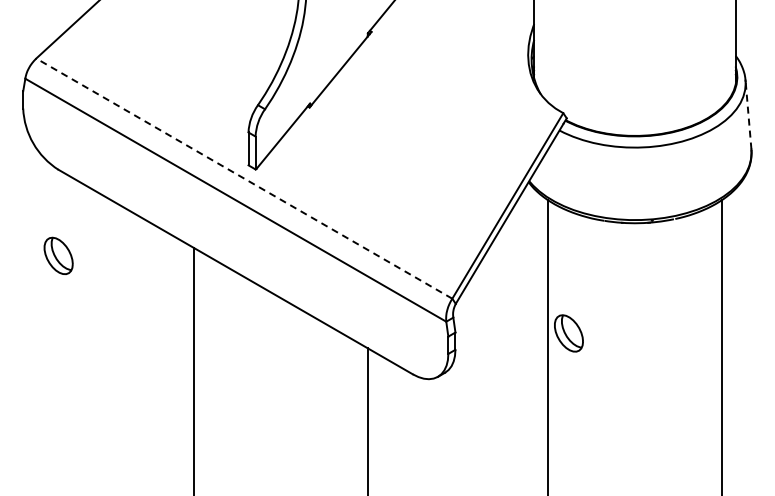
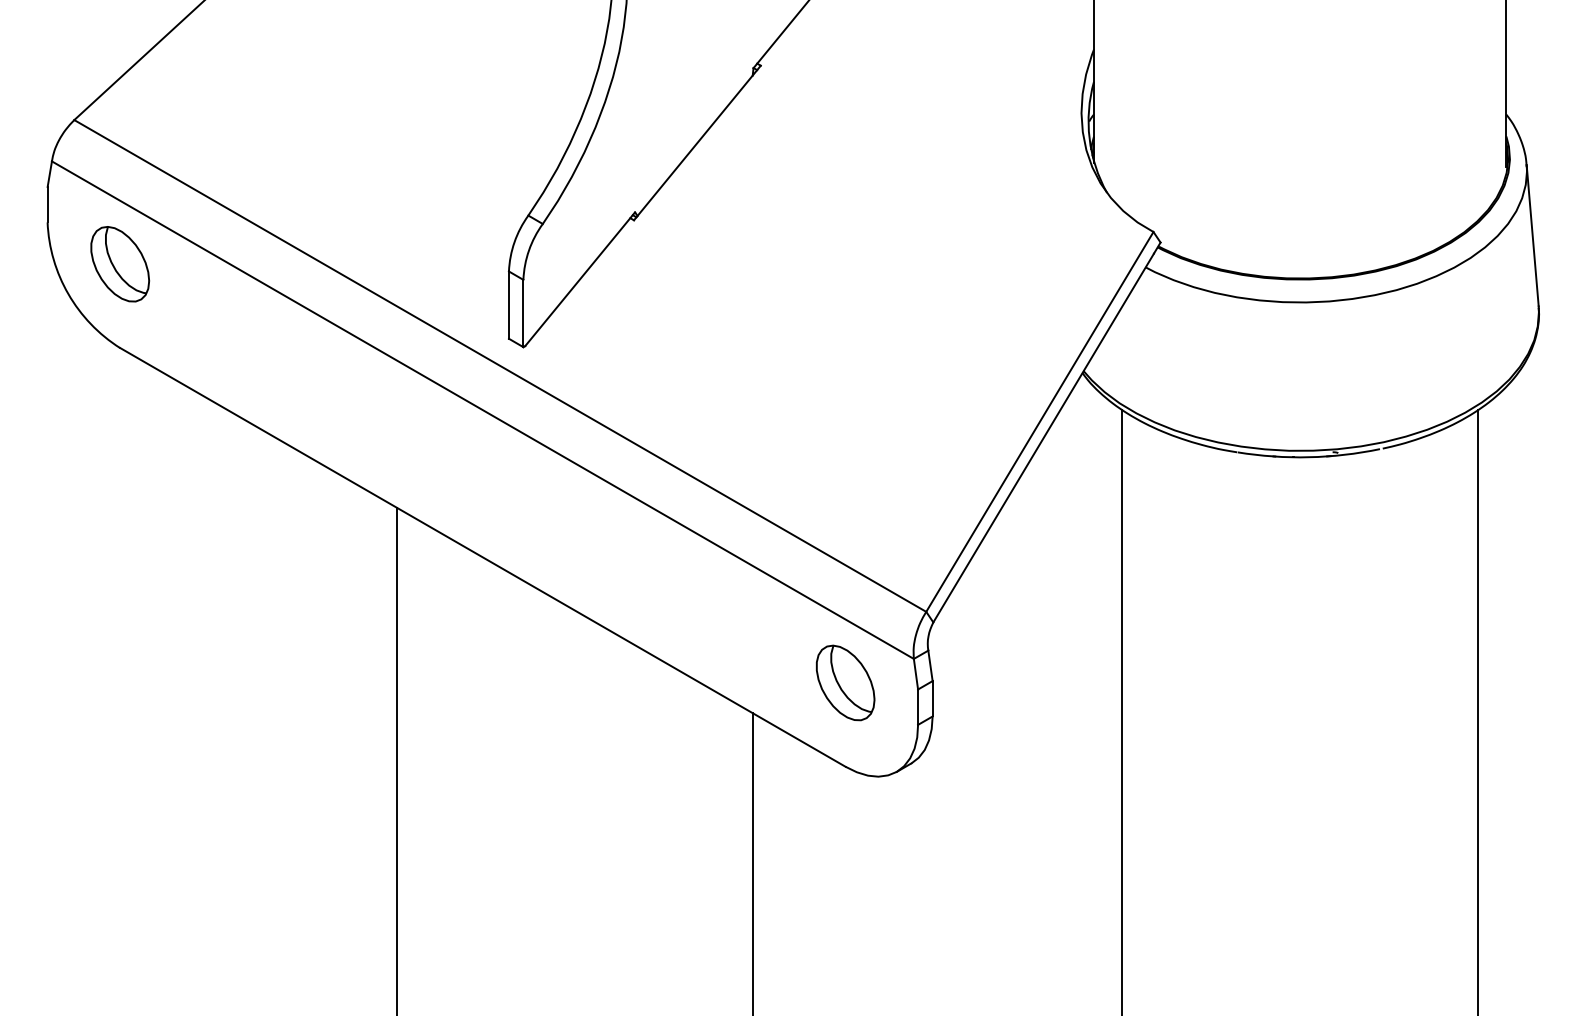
line: (748, 115) -> (1532, 236), dashed -> solid
line: (243, 178) -> (498, 365), dashed -> solid
part: (58, 255) -> (119, 263), moved
part: (568, 333) -> (844, 683), moved

